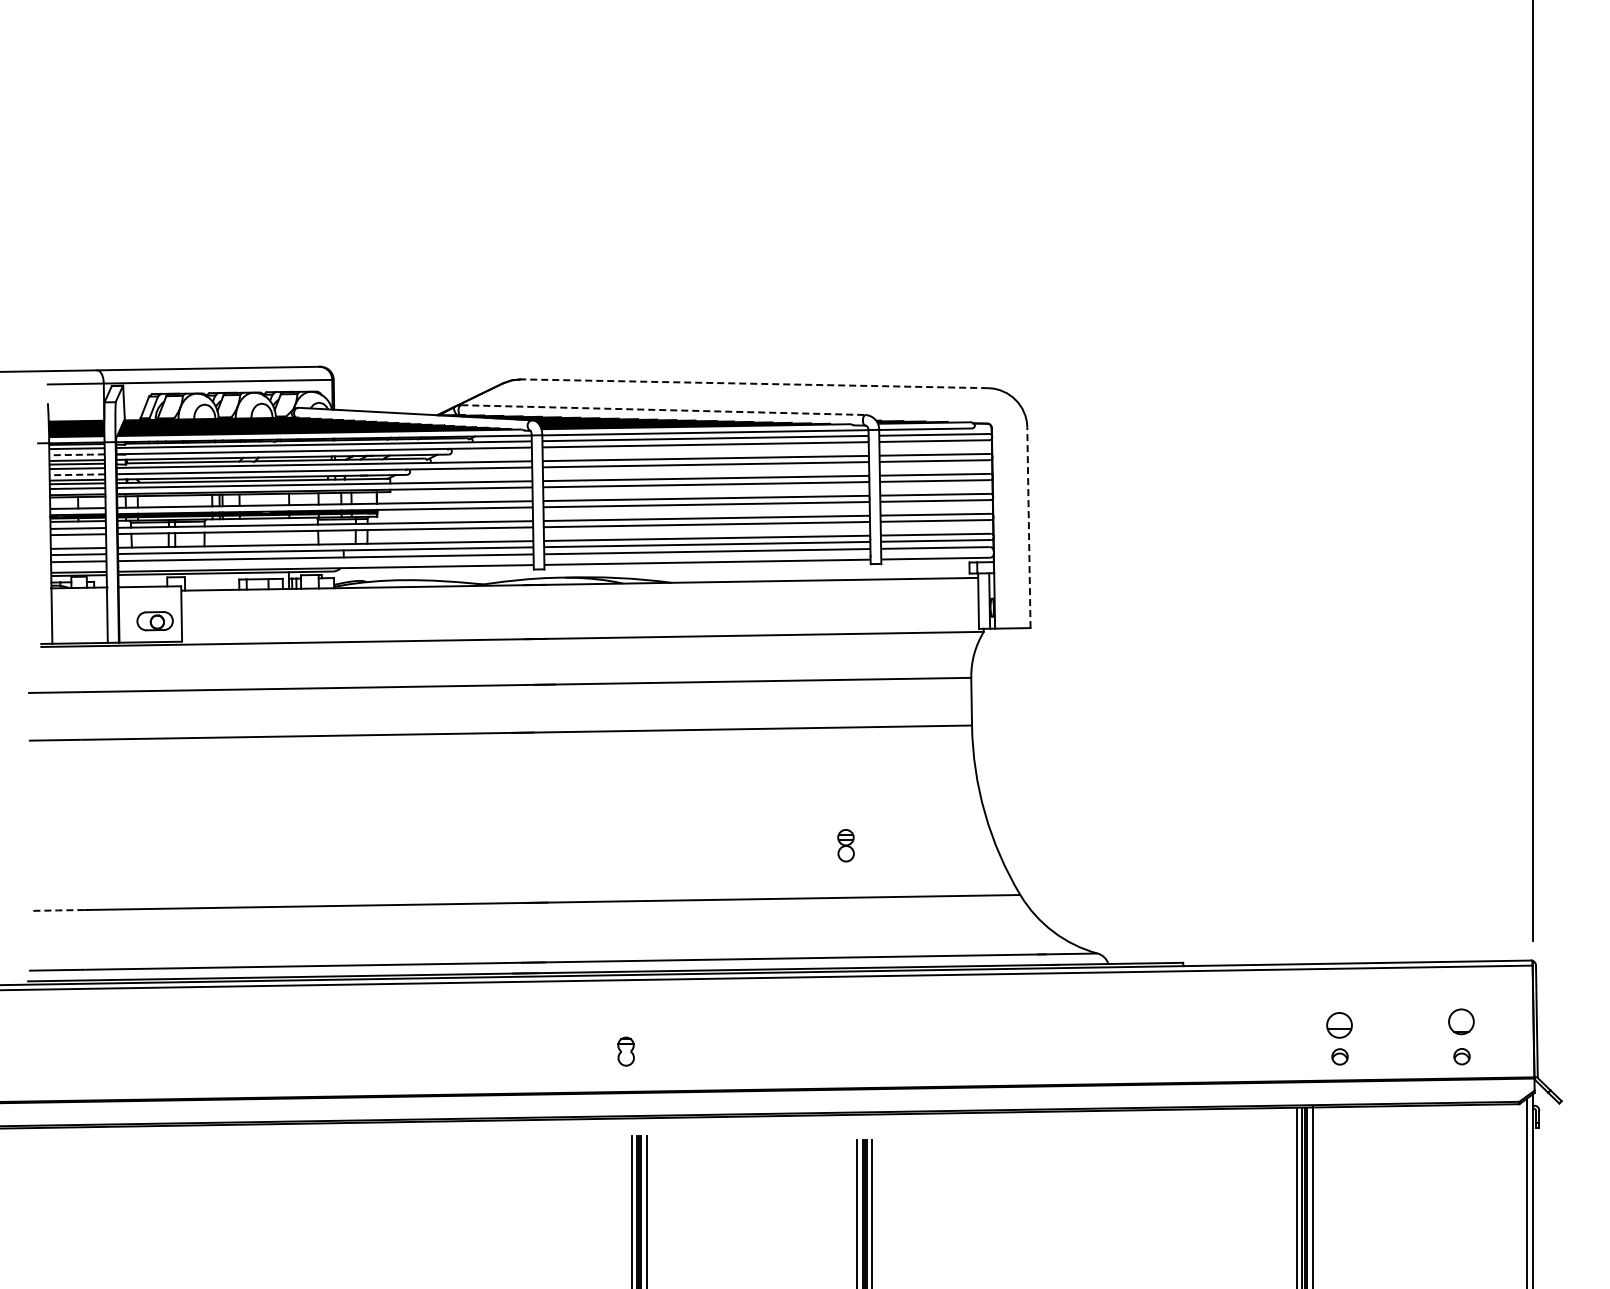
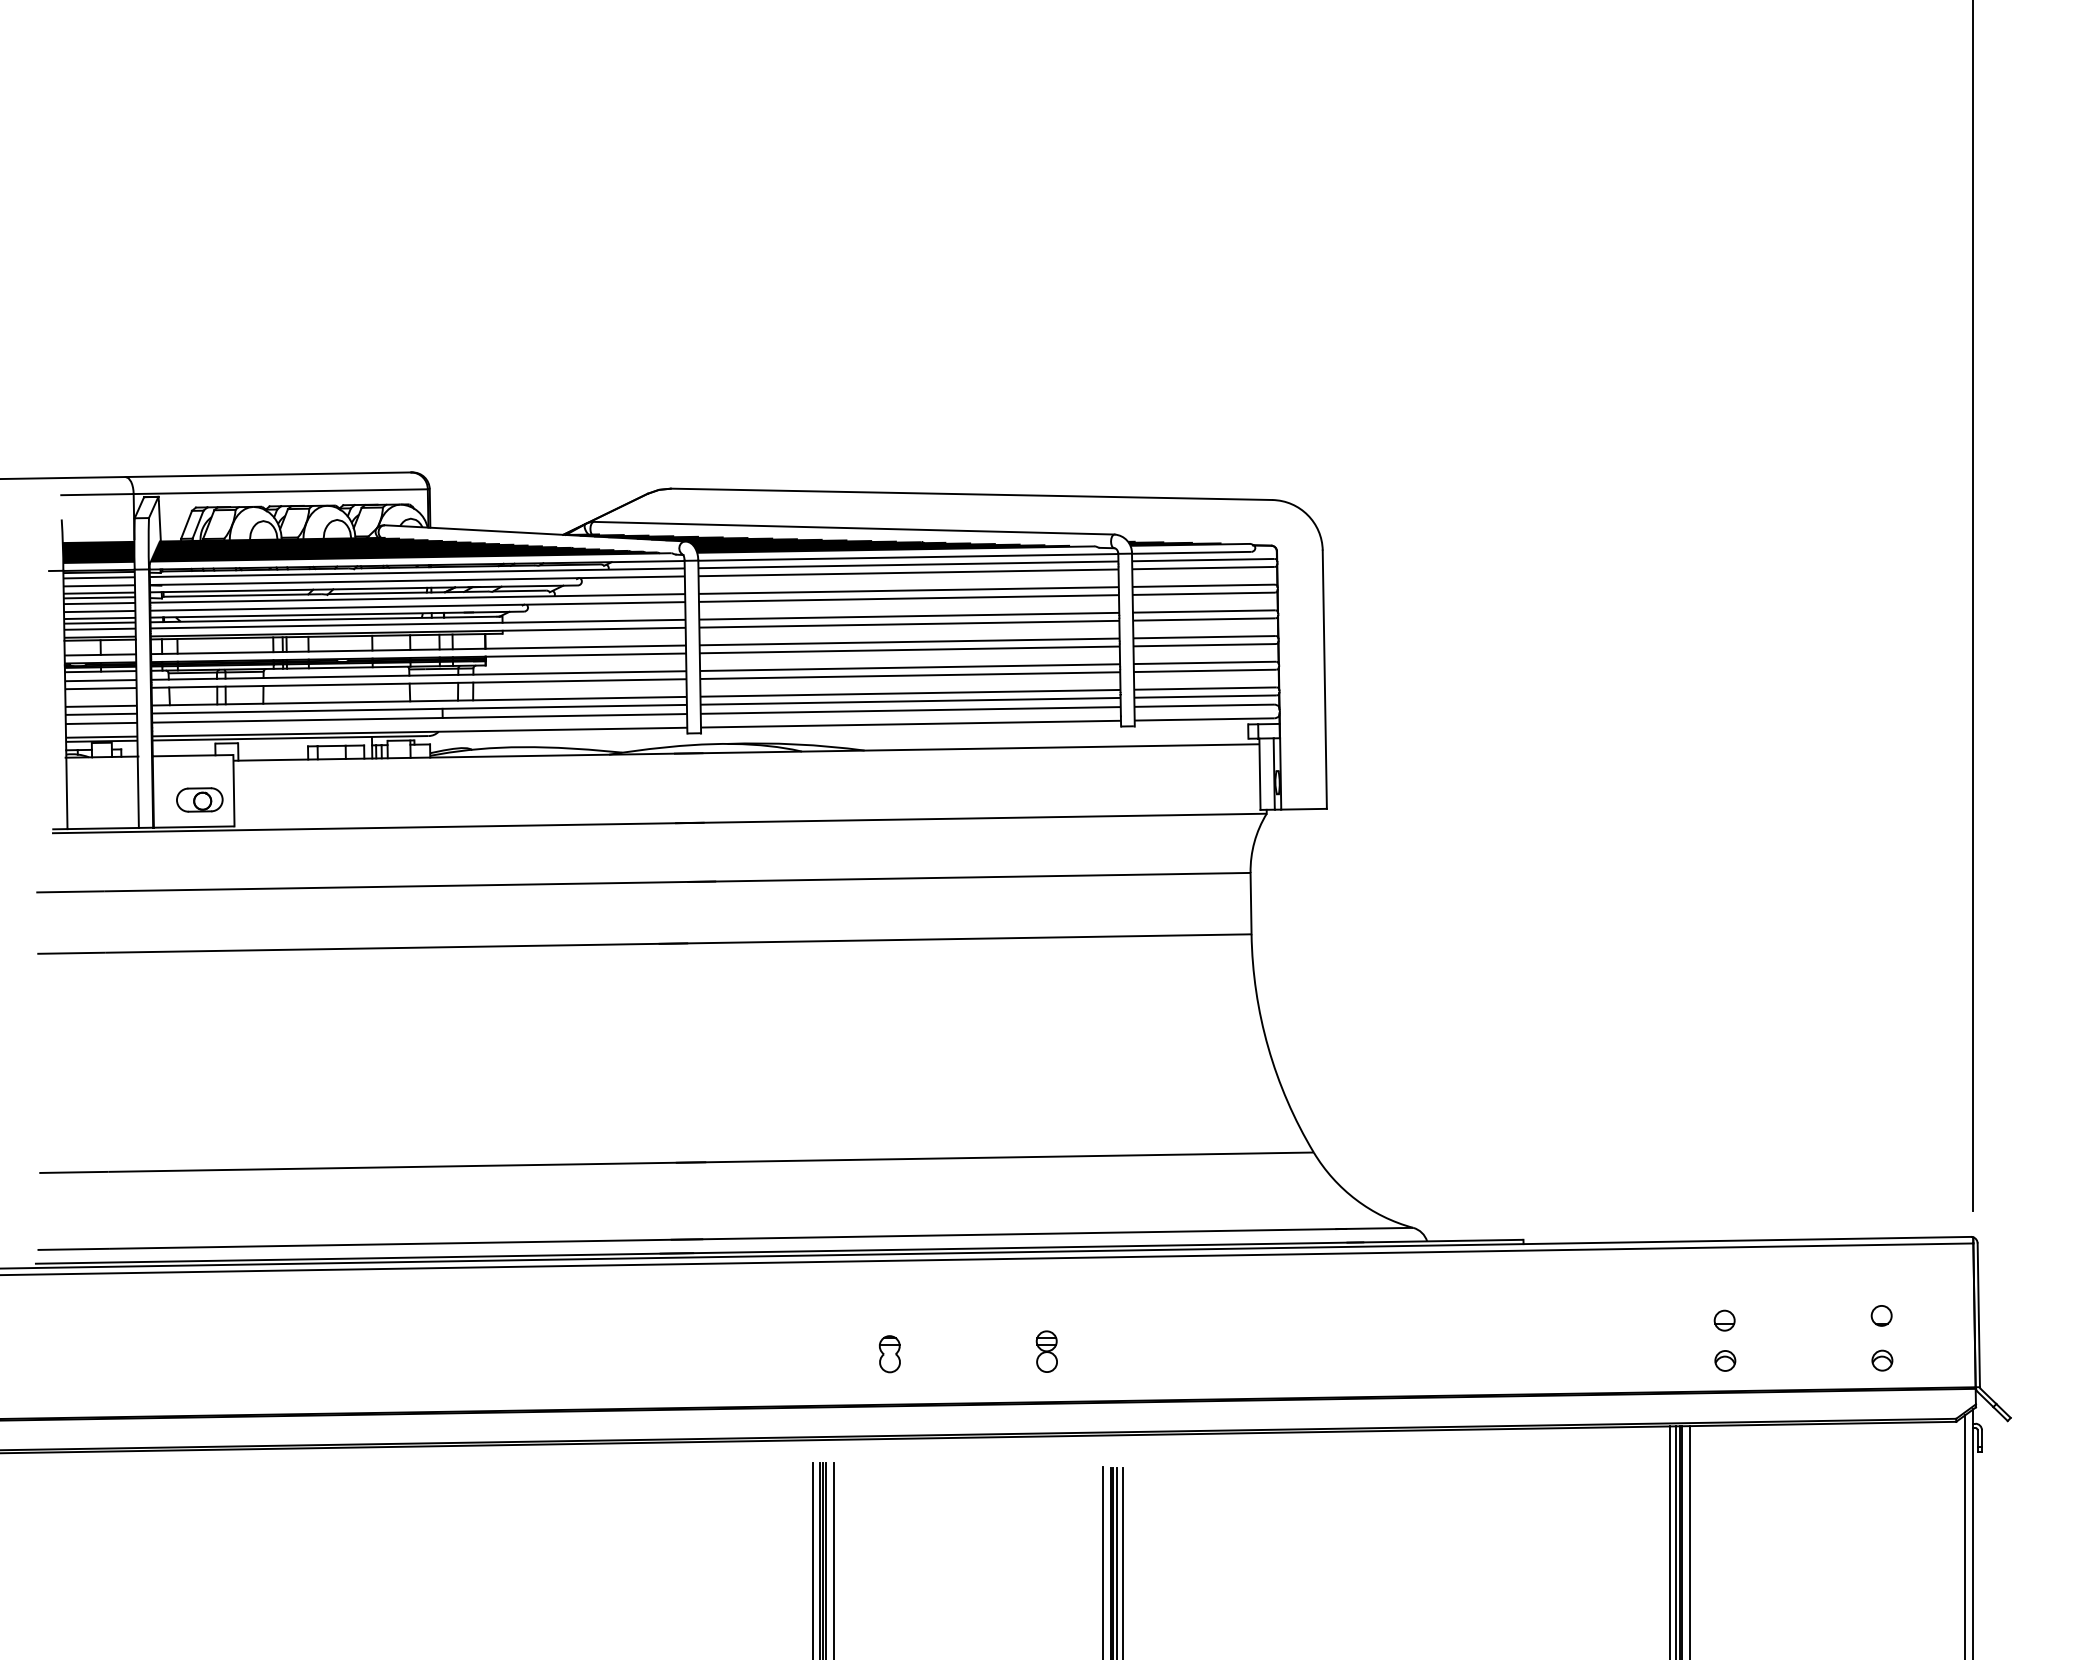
line: (754, 383) -> (971, 493), dashed -> solid
line: (664, 410) -> (855, 528), dashed -> solid
line: (76, 454) -> (98, 585), dashed -> solid
line: (76, 474) -> (98, 611), dashed -> solid
line: (1028, 527) -> (1324, 679), dashed -> solid
part: (845, 845) -> (1046, 1351), moved
line: (57, 910) -> (74, 1172), dashed -> solid
part: (1461, 1021) -> (1881, 1315), size x0.62
part: (1339, 1025) -> (1724, 1320), size x0.62
part: (625, 1051) -> (889, 1354), moved

